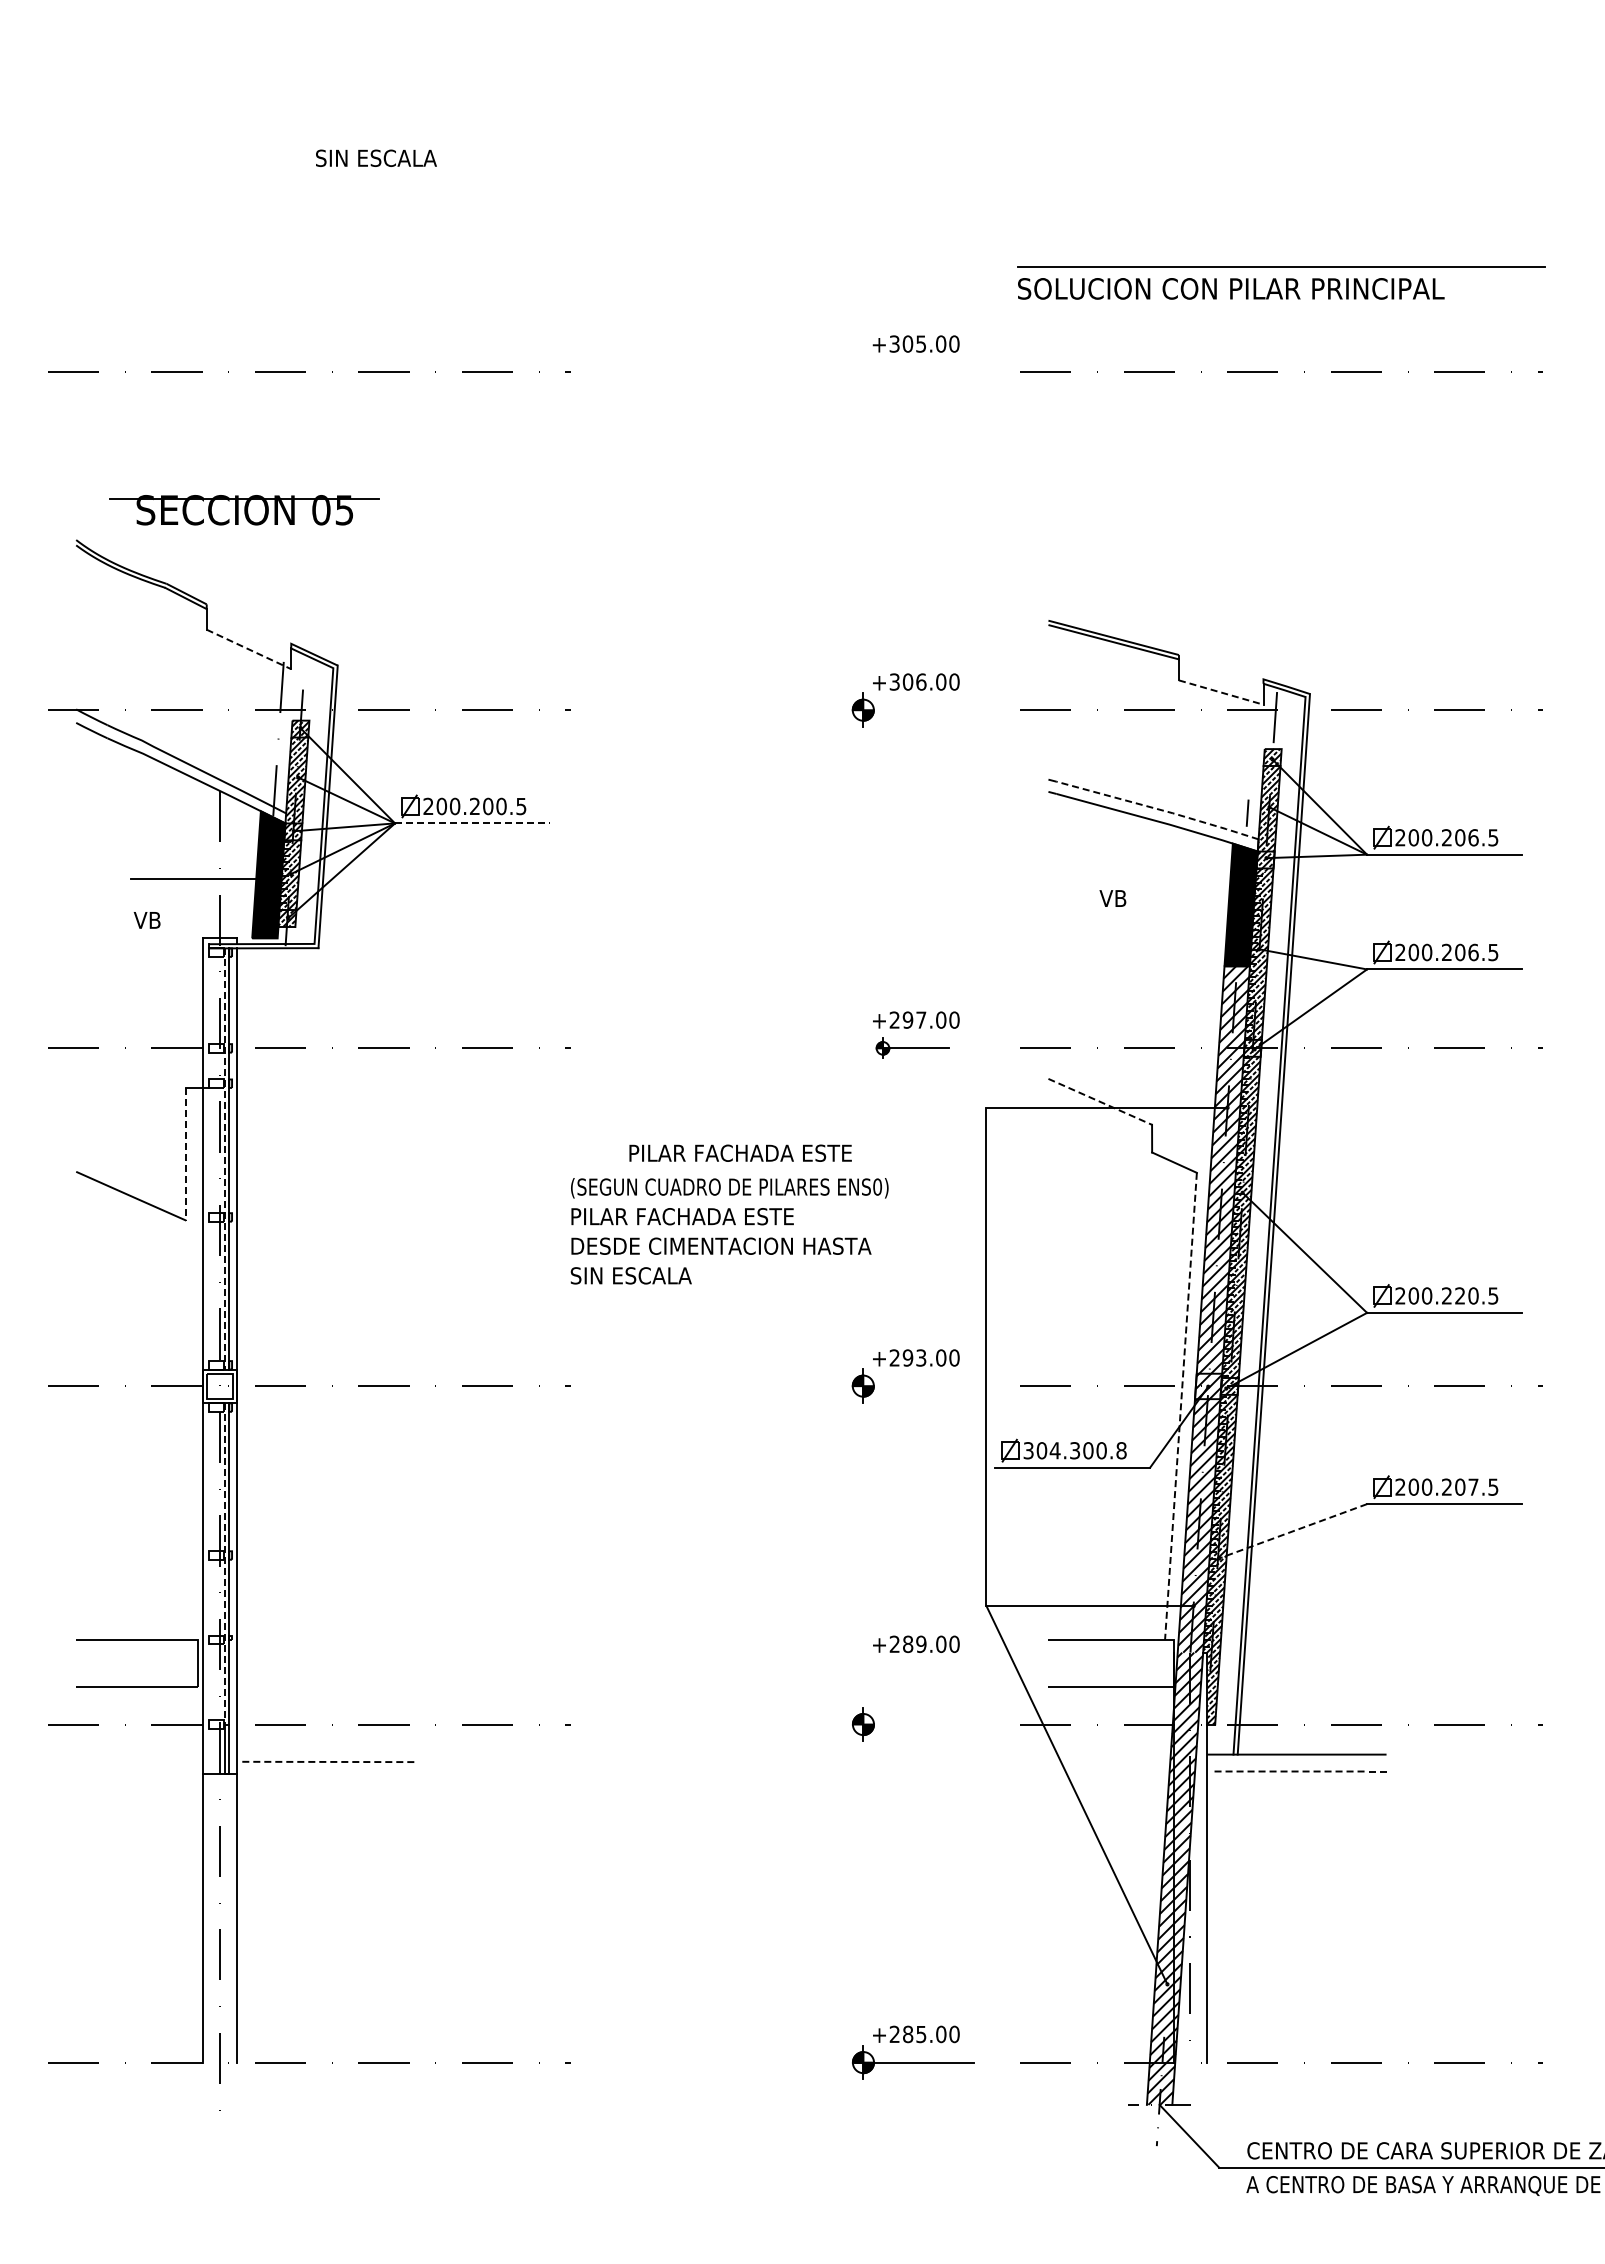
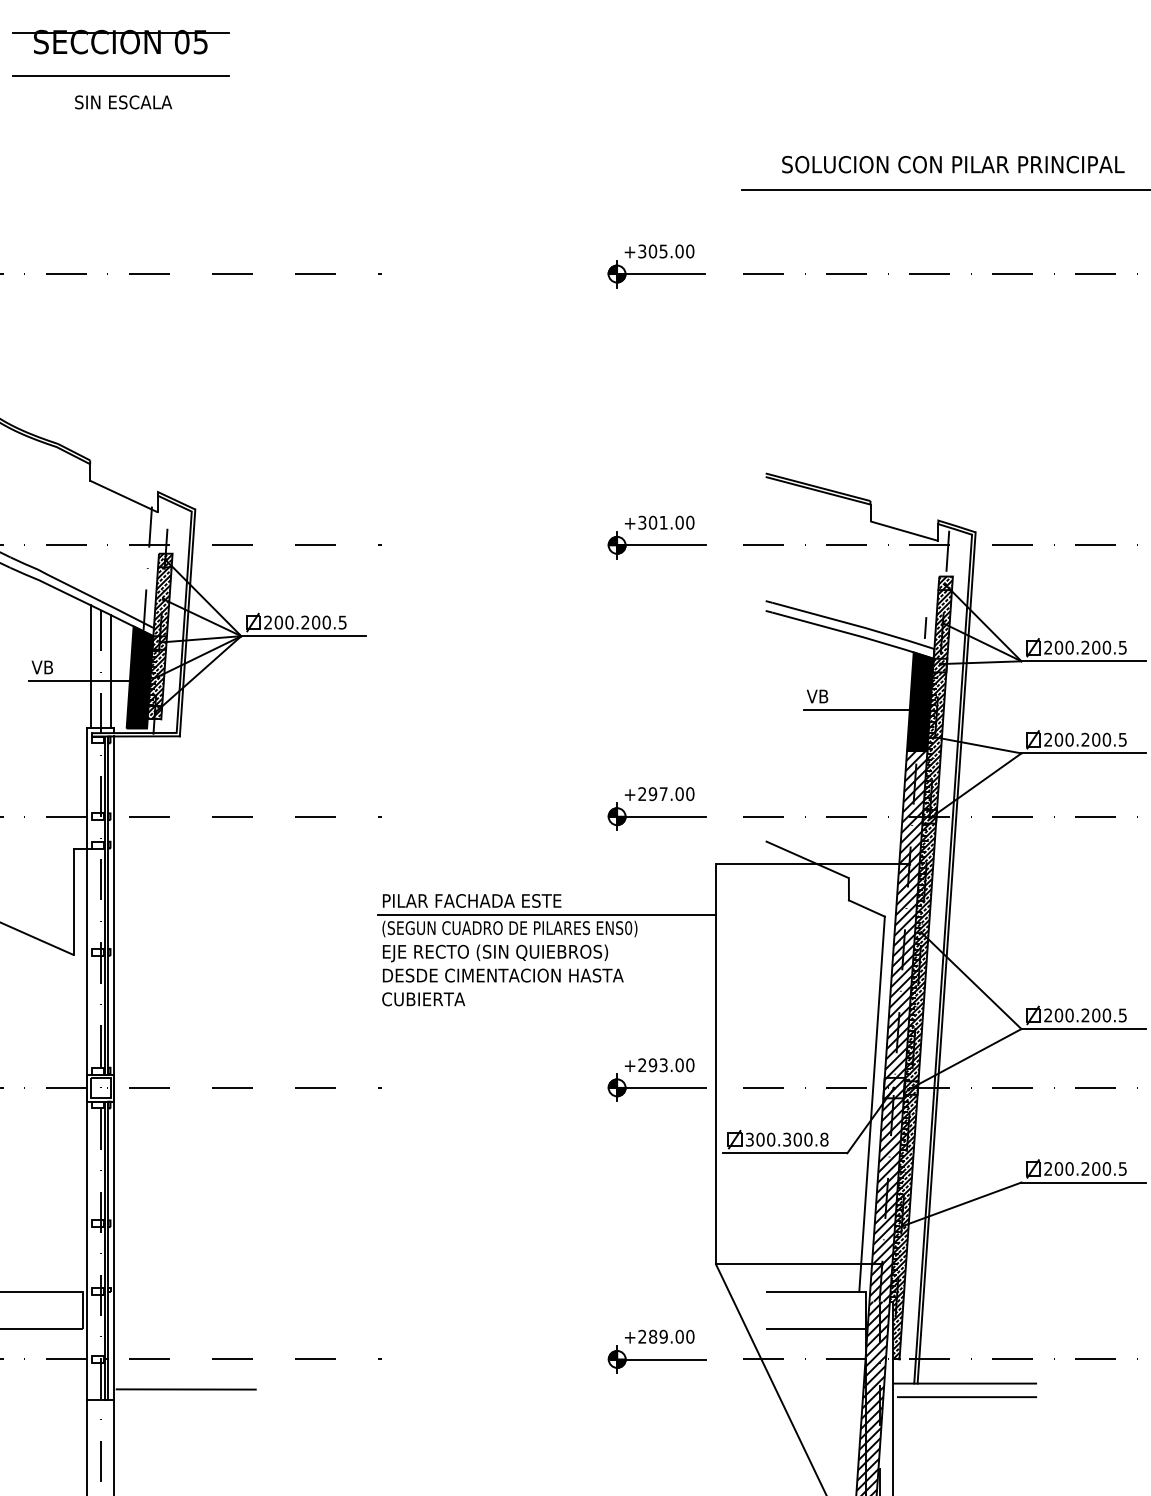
line: (244, 124) -> (120, 75), added
text: (376, 157) -> (123, 101), moved
text: (1231, 288) -> (953, 164), moved
part: (912, 371) -> (656, 273), added
part: (244, 510) -> (120, 42), moved
line: (249, 649) -> (124, 496), dashed -> solid
text: (921, 681) -> (663, 522), +306.00 -> +301.00
line: (1221, 692) -> (904, 531), dashed -> solid
line: (914, 710) -> (658, 545), added
line: (1158, 809) -> (854, 625), dashed -> solid
line: (473, 823) -> (304, 636), dashed -> solid
text: (1473, 837) -> (1106, 647), 200.206.5 -> 200.200.5
line: (207, 861) -> (90, 666), added
line: (232, 867) -> (110, 671), added
line: (1165, 915) -> (859, 710), added
text: (146, 920) -> (41, 667), moved
text: (1473, 951) -> (1106, 739), 200.206.5 -> 200.200.5
part: (912, 1048) -> (656, 816), size x1.67
line: (1100, 1101) -> (807, 859), dashed -> solid
text: (740, 1152) -> (472, 900), moved
line: (186, 1154) -> (73, 901), dashed -> solid
line: (224, 1158) -> (104, 905), dashed -> solid
line: (775, 1170) -> (546, 914), added
text: (712, 1218) -> (496, 953), PILAR FACHADA ESTE -> EJE RECTO (SIN QUIEBROS)
text: (630, 1275) -> (430, 999), SIN ESCALA -> CUBIERTA
text: (1460, 1295) -> (1096, 1015), 200.220.5 -> 200.200.5
line: (914, 1386) -> (658, 1088), added
line: (1180, 1406) -> (871, 1104), dashed -> solid
text: (1054, 1450) -> (770, 1139), 304.300.8 -> 300.300.8
text: (1473, 1486) -> (1106, 1168), 200.207.5 -> 200.200.5
line: (1293, 1531) -> (962, 1204), dashed -> solid
line: (224, 1563) -> (104, 1230), dashed -> solid
text: (916, 1643) -> (659, 1336), moved
line: (914, 1724) -> (658, 1359), added
arc: (326, 1761) -> (186, 1389), dashed -> solid
arc: (1299, 1771) -> (967, 1397), dashed -> solid

